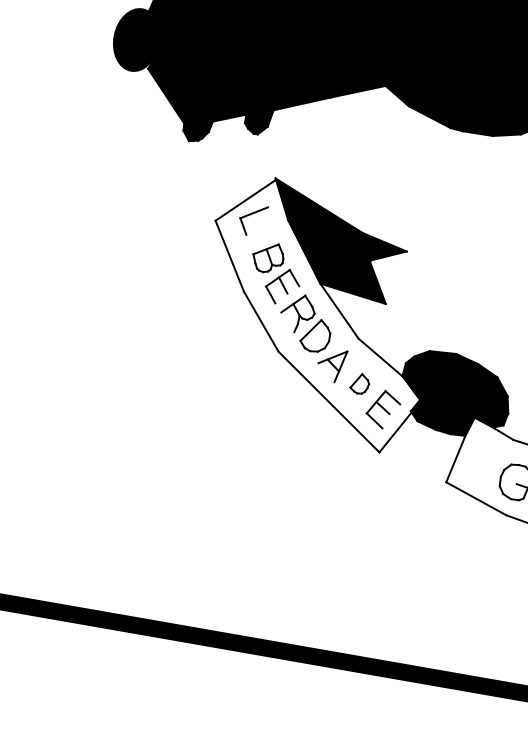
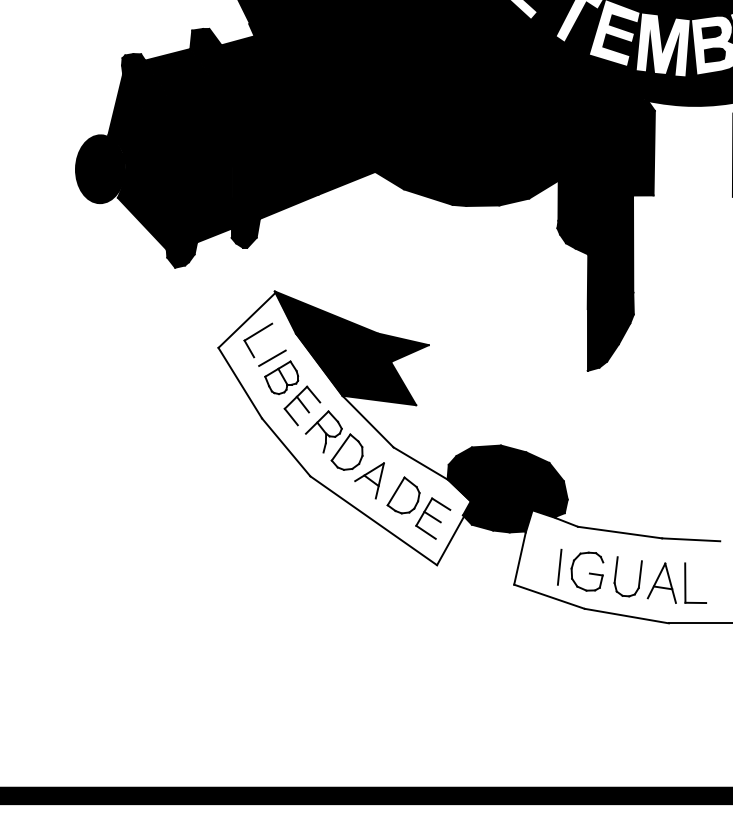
line: (263, 237) -> (272, 357), added
part: (360, 383) -> (403, 495), size x1.67
line: (490, 472) -> (559, 566), added

